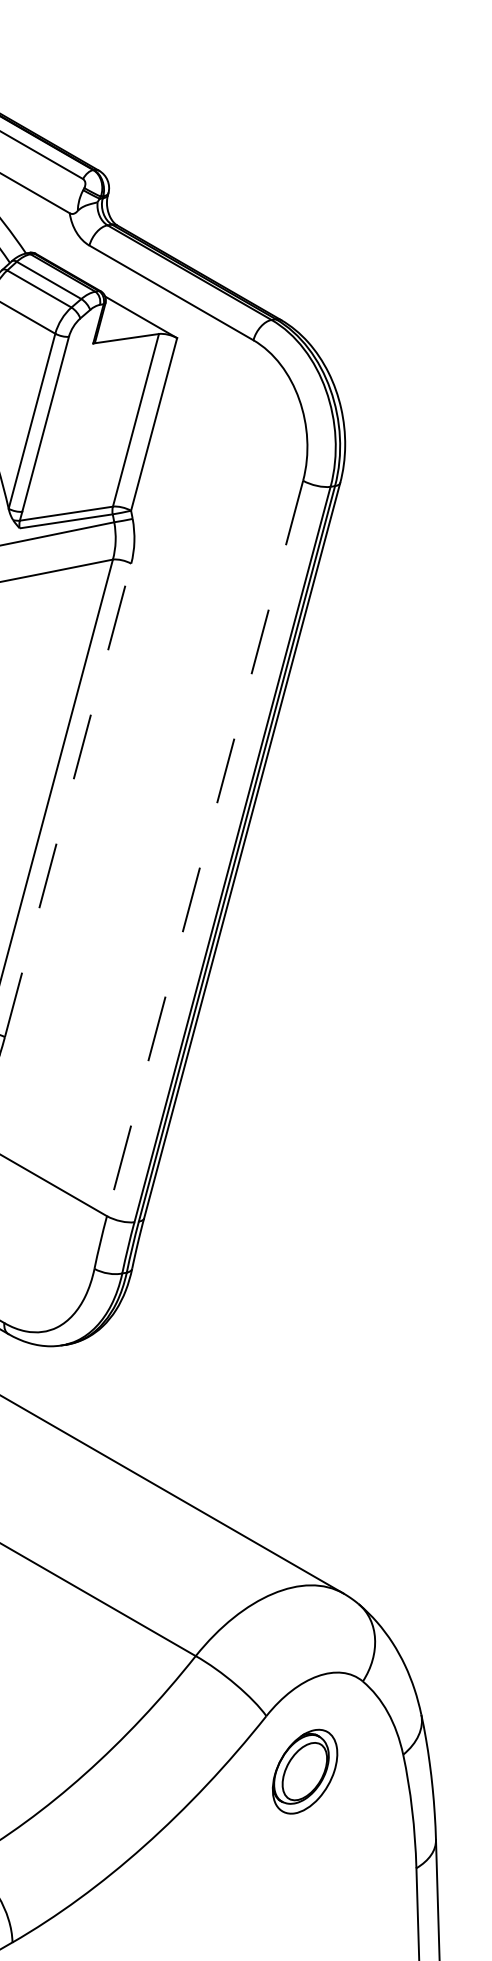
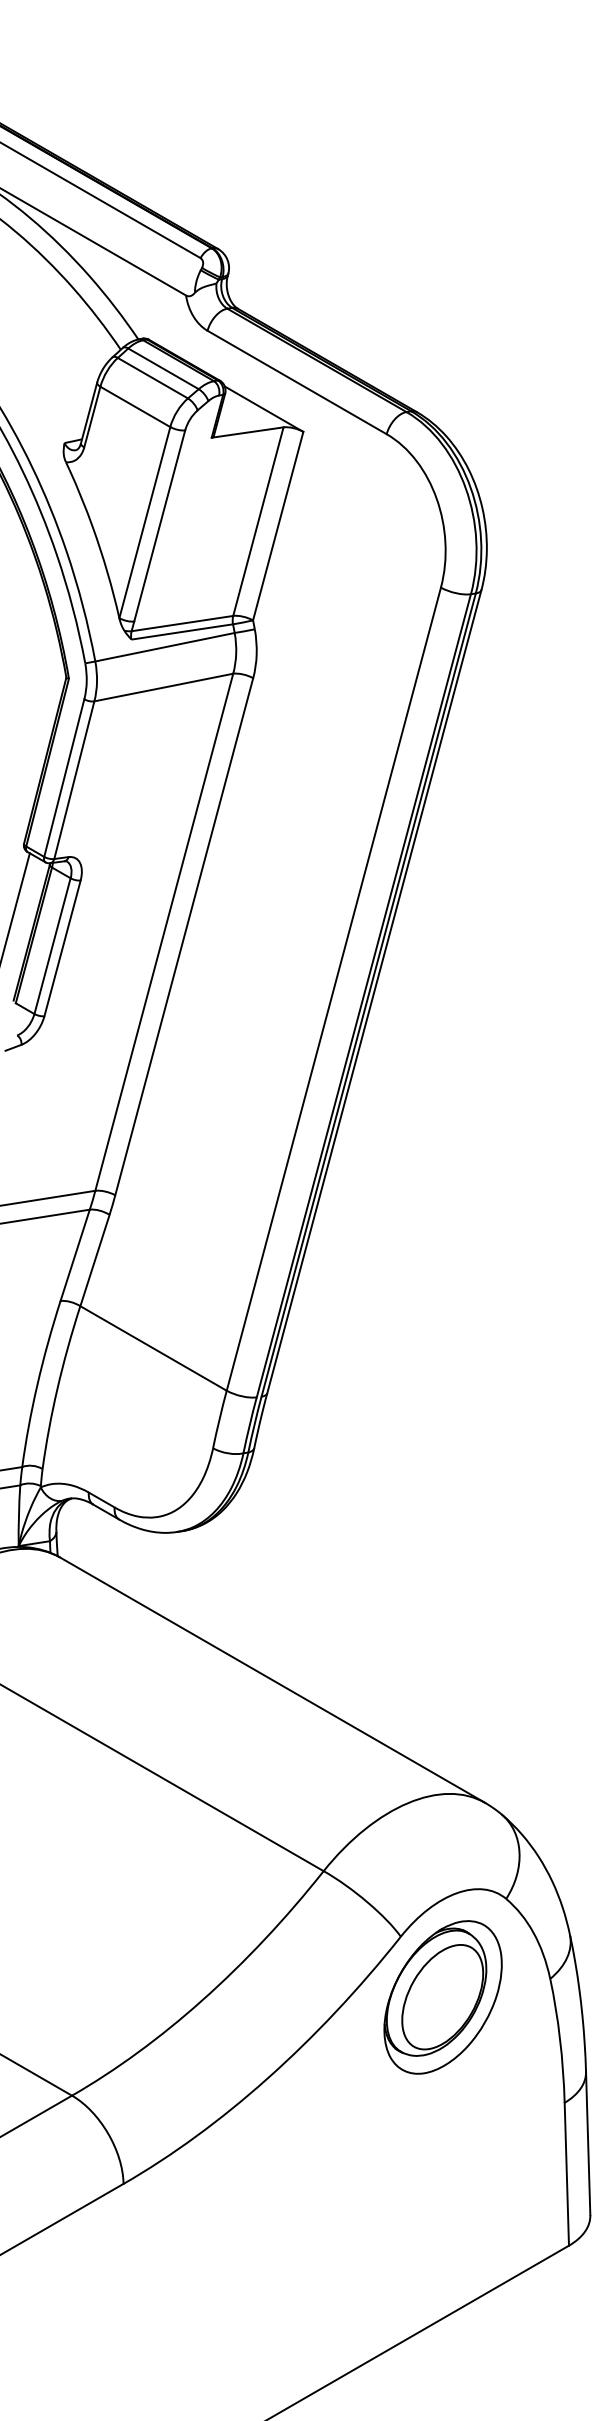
line: (68, 800) -> (184, 936), dashed -> solid
line: (204, 848) -> (333, 989), dashed -> solid
part: (304, 1771) -> (442, 1997), size x1.67

